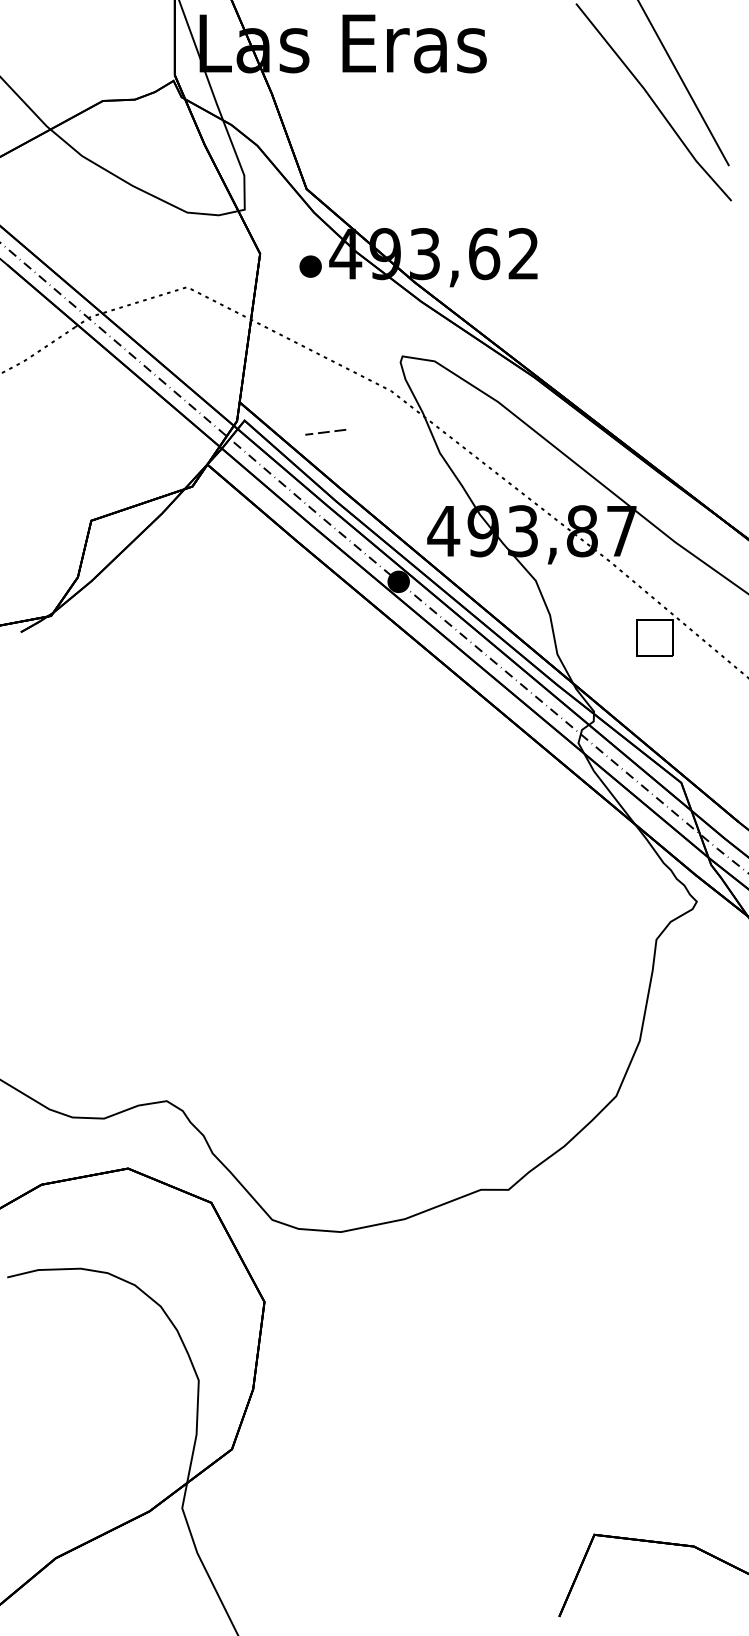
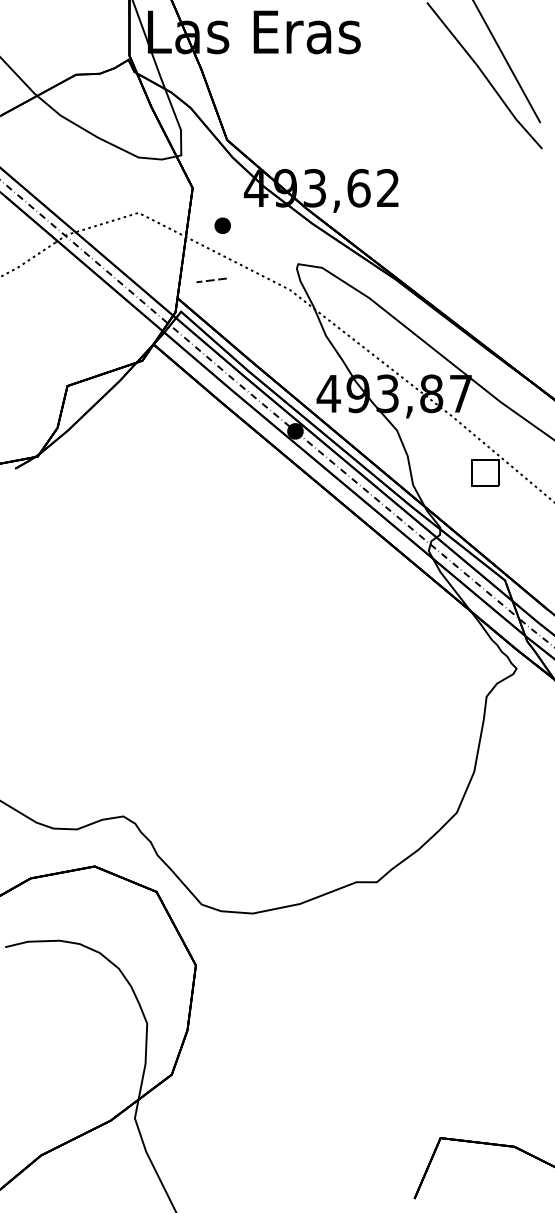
part: (310, 266) -> (222, 225), moved
line: (325, 432) -> (211, 280), moved

